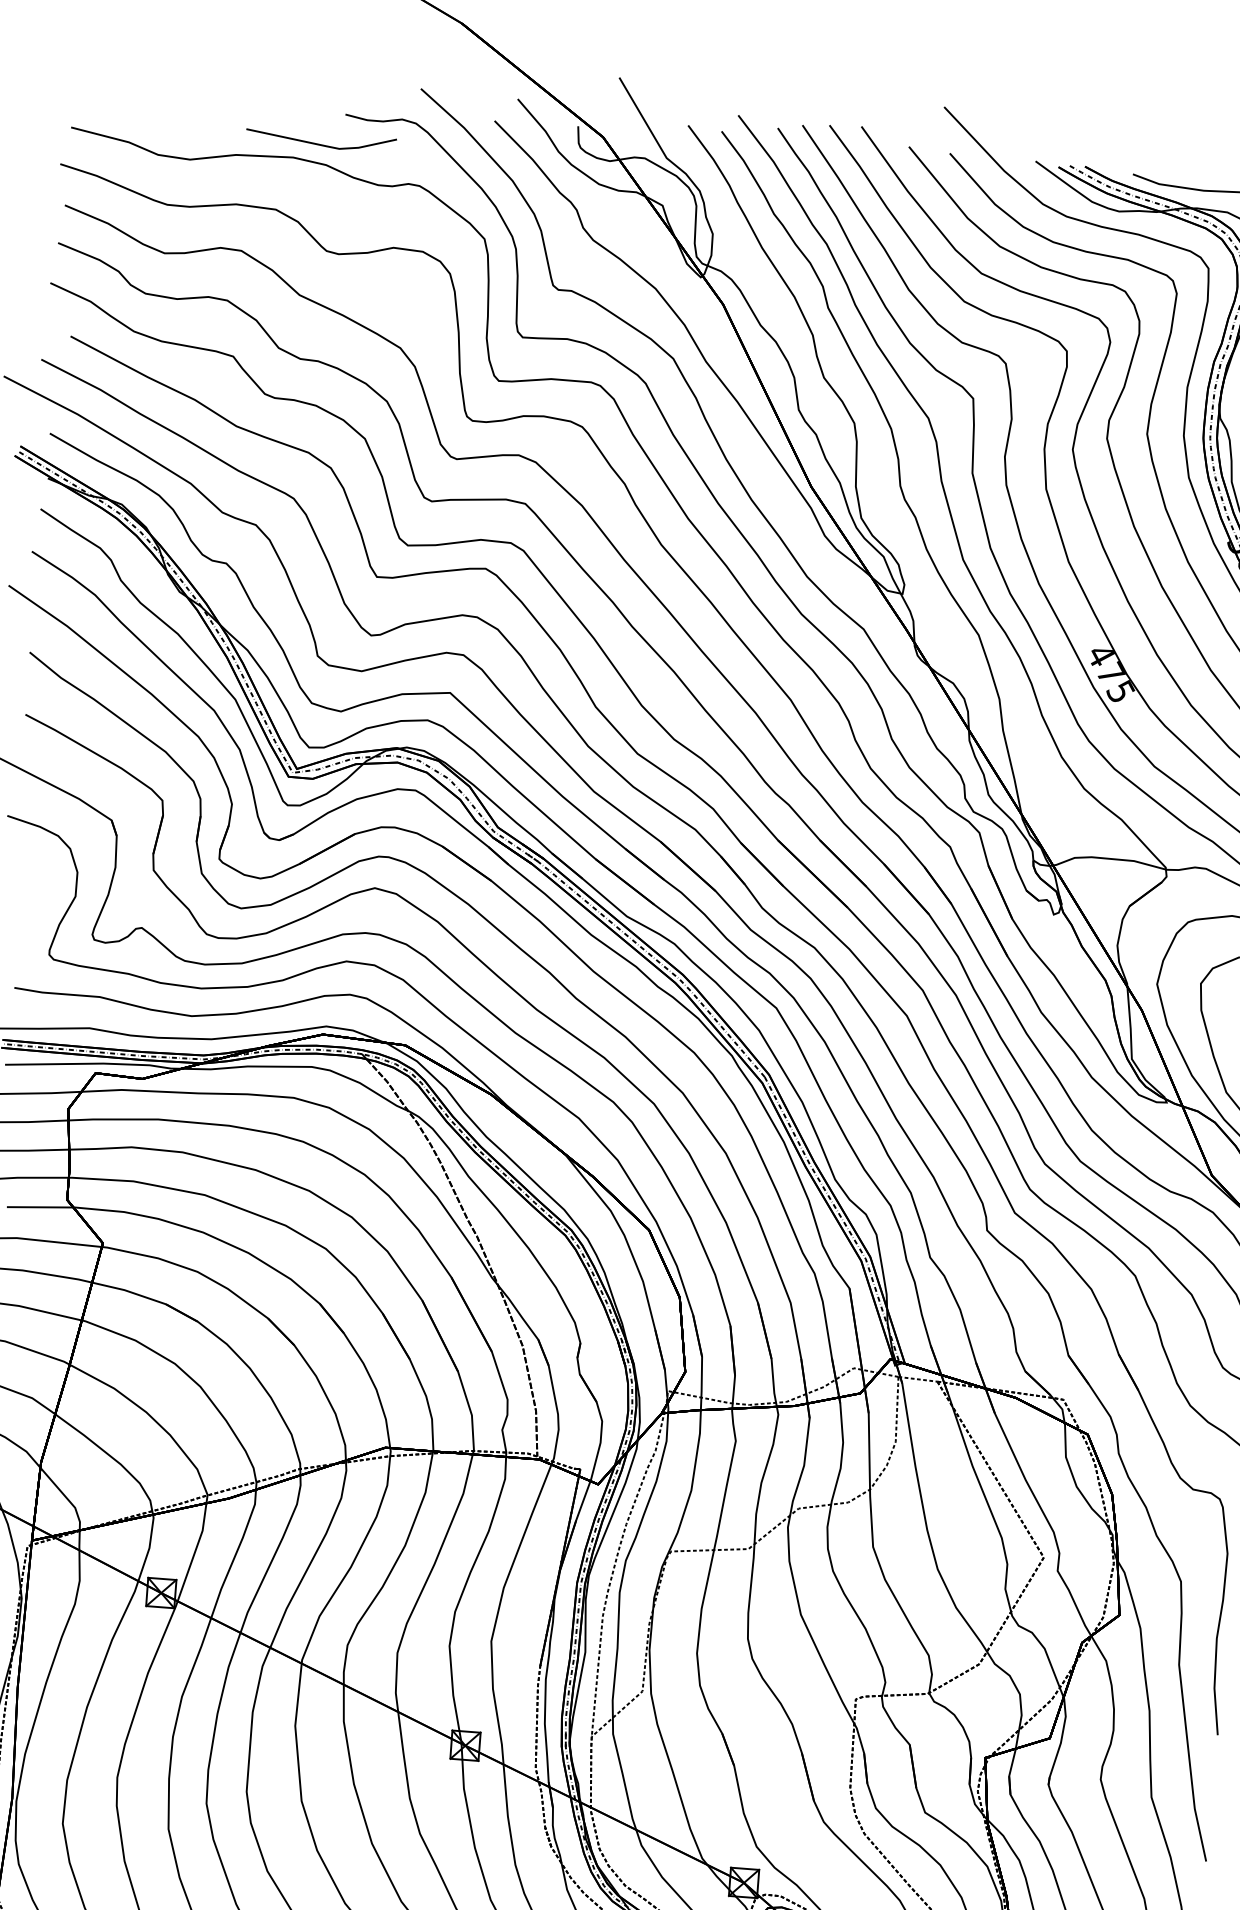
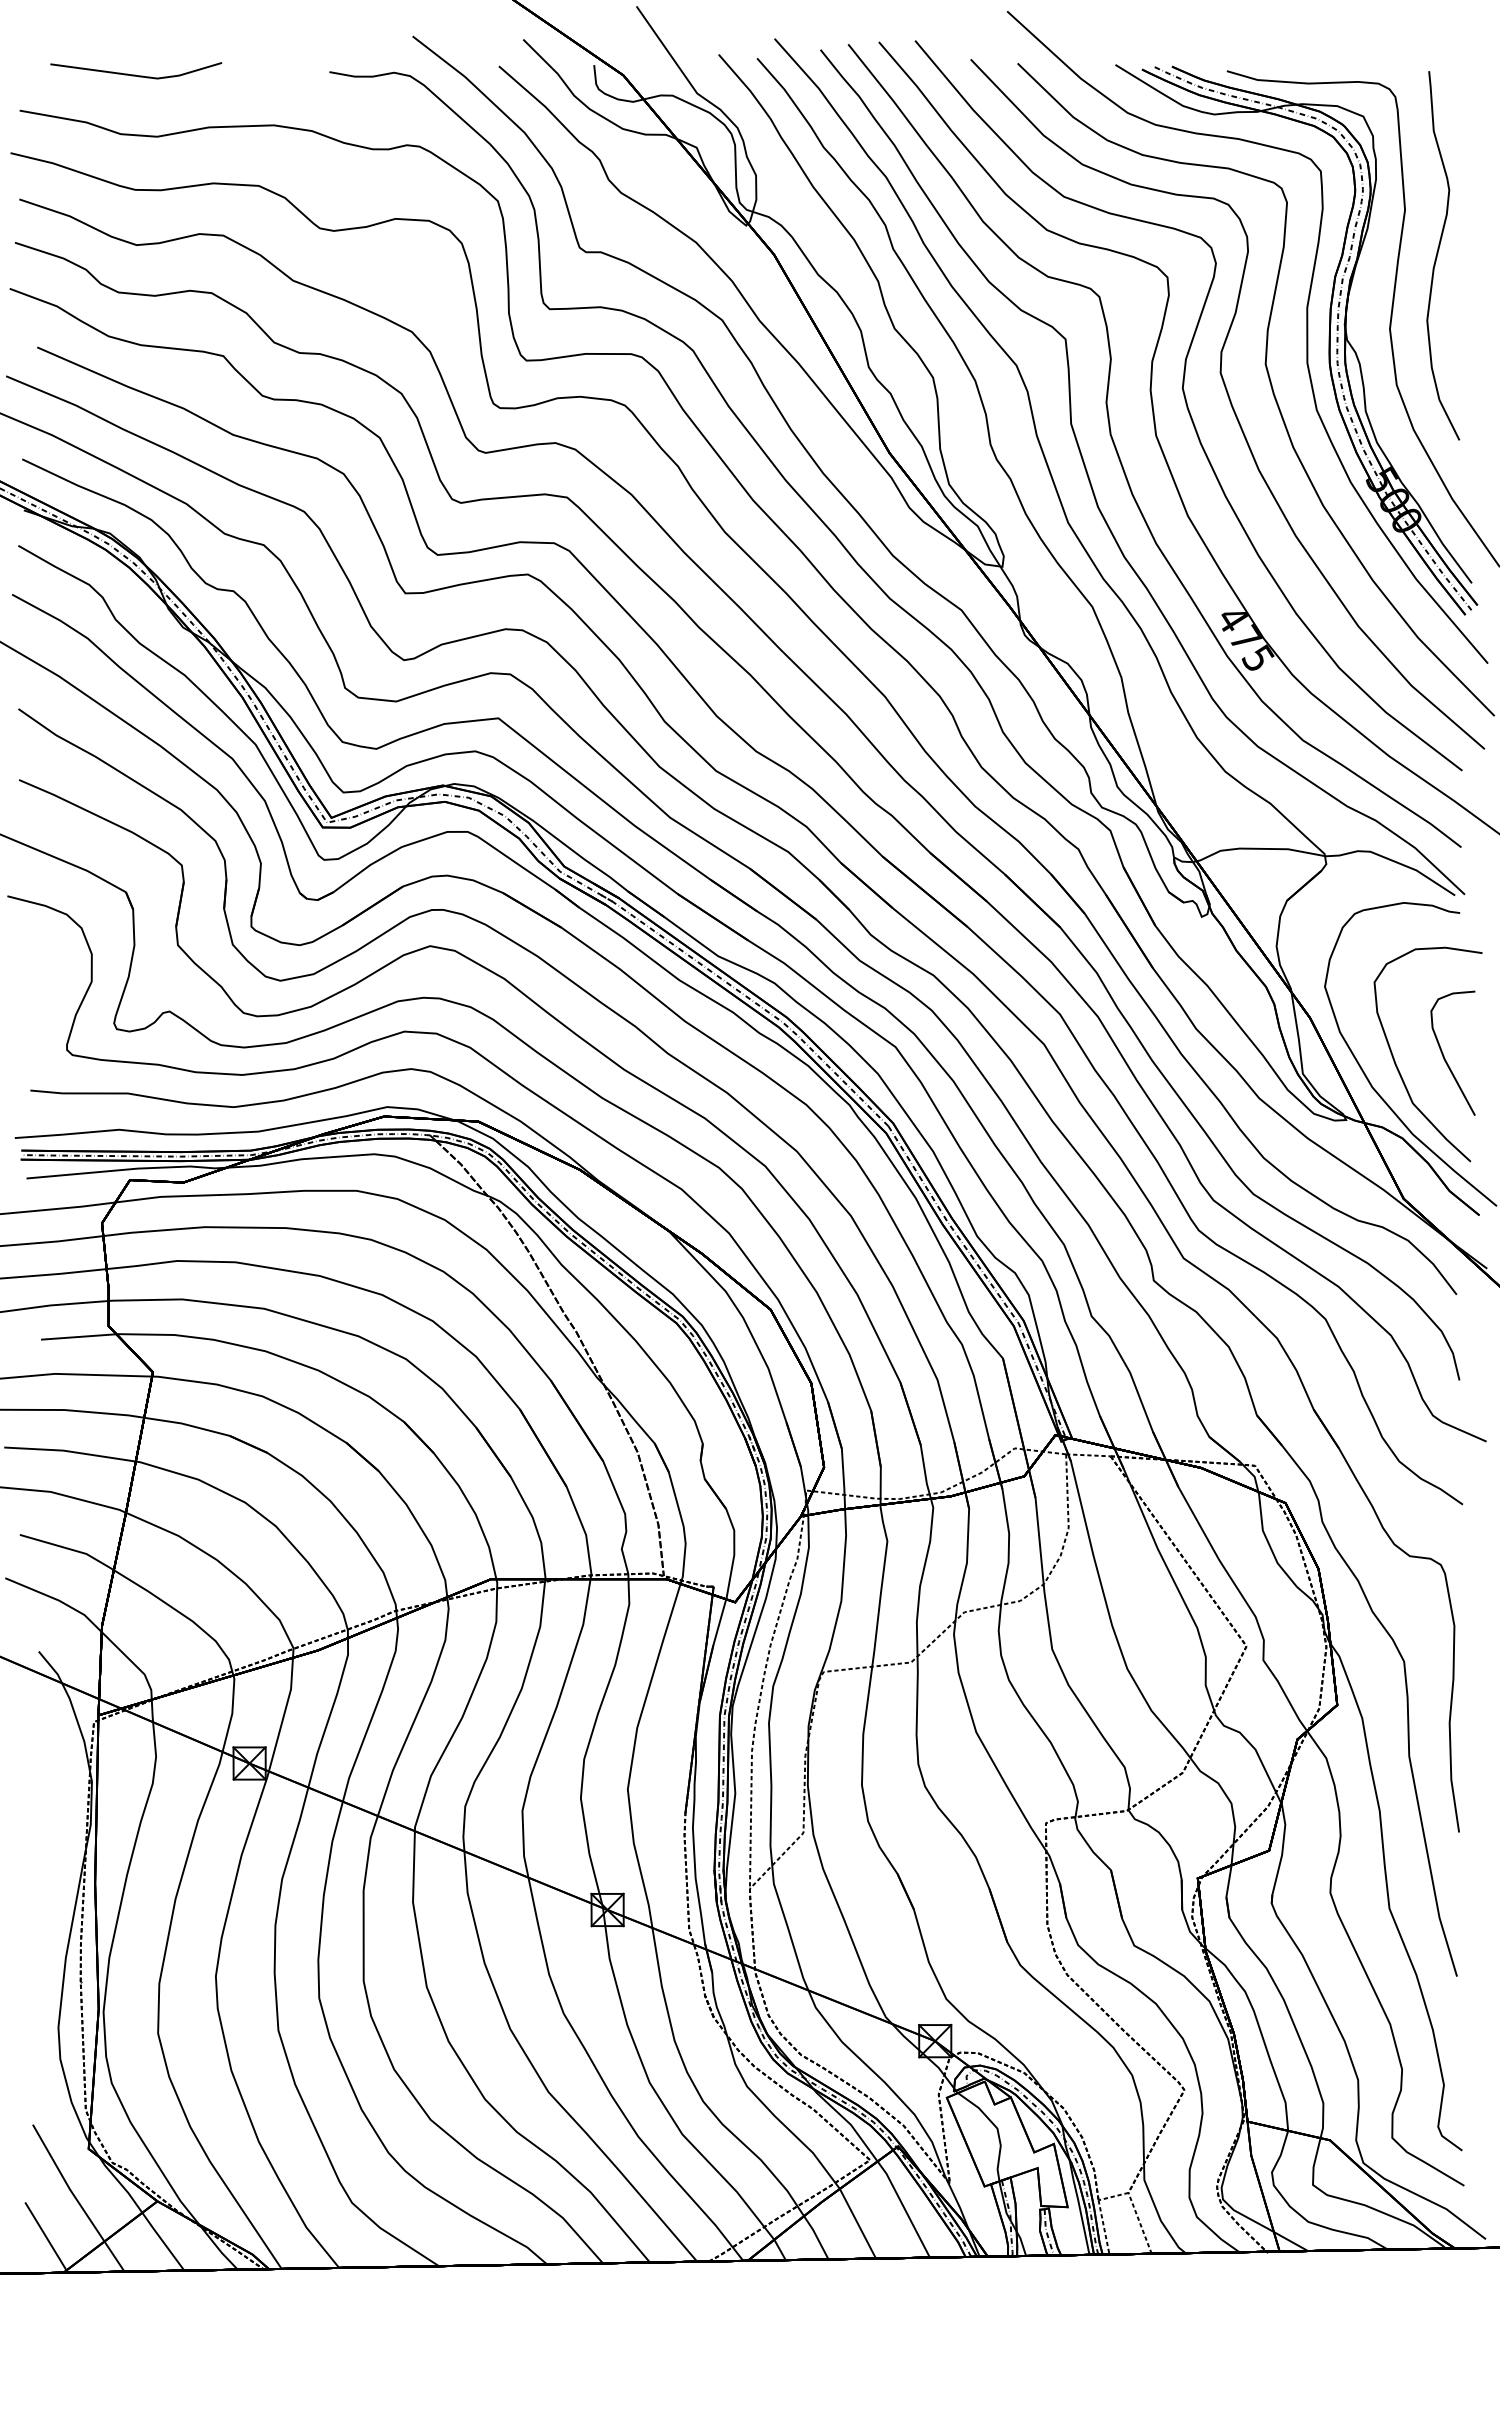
line: (320, 143) -> (135, 74), moved

